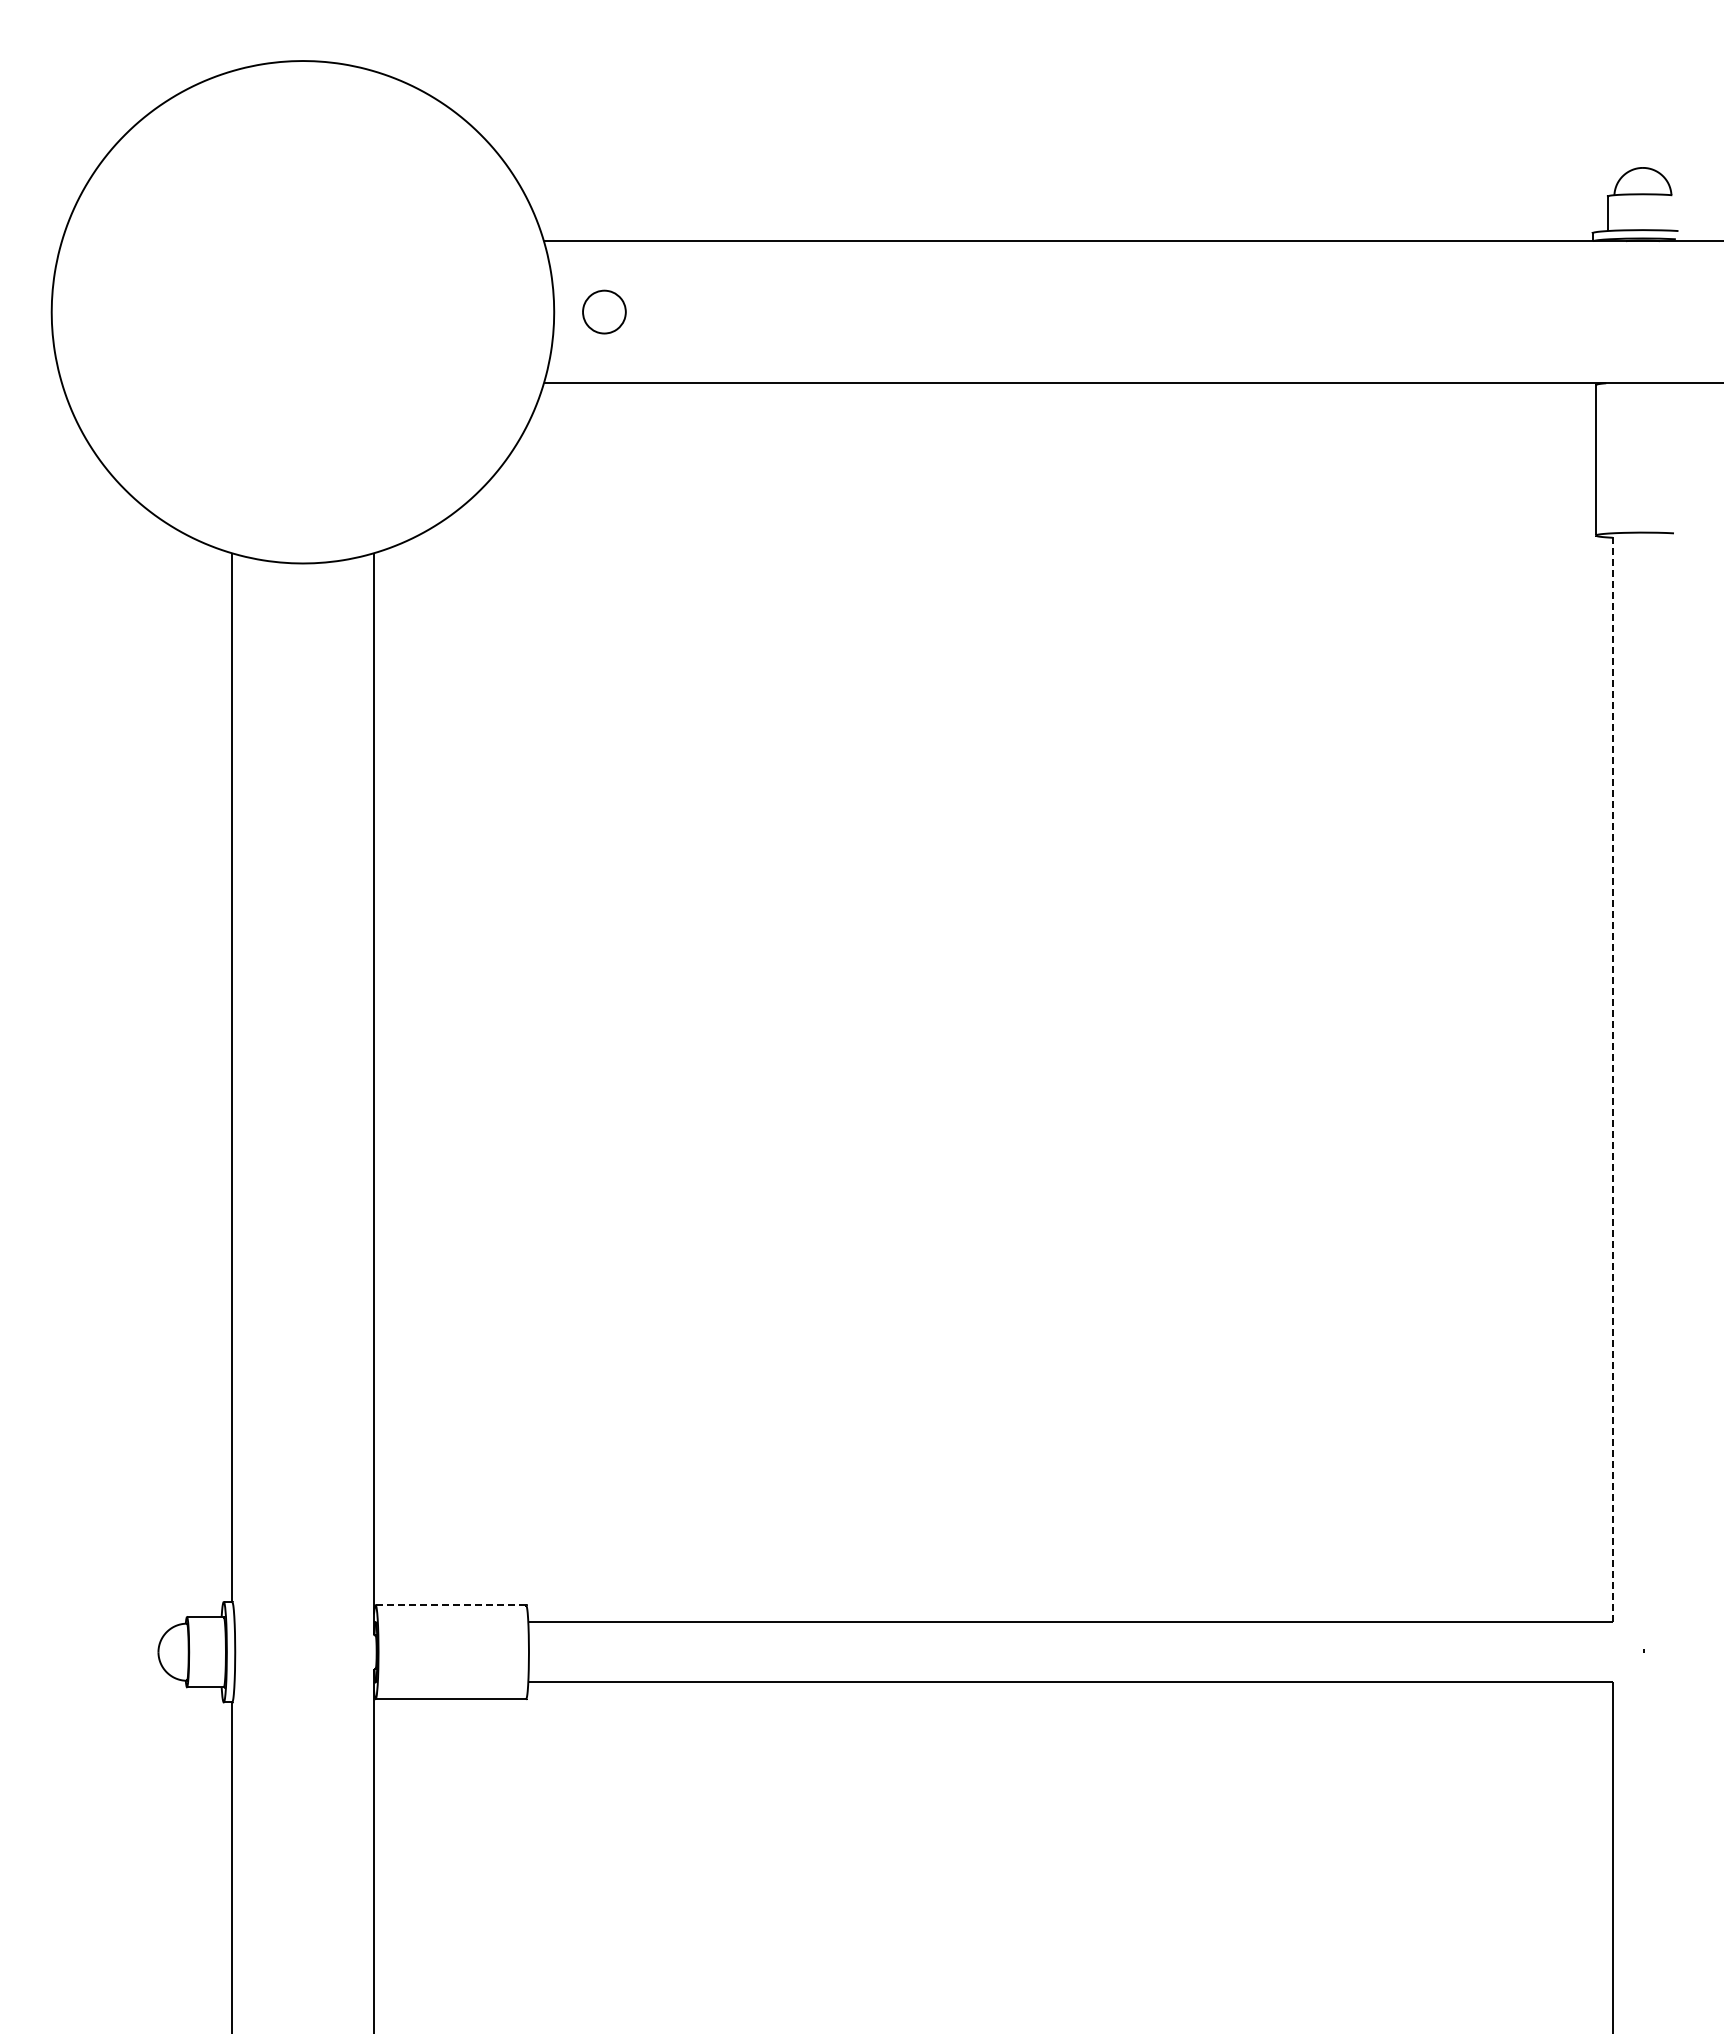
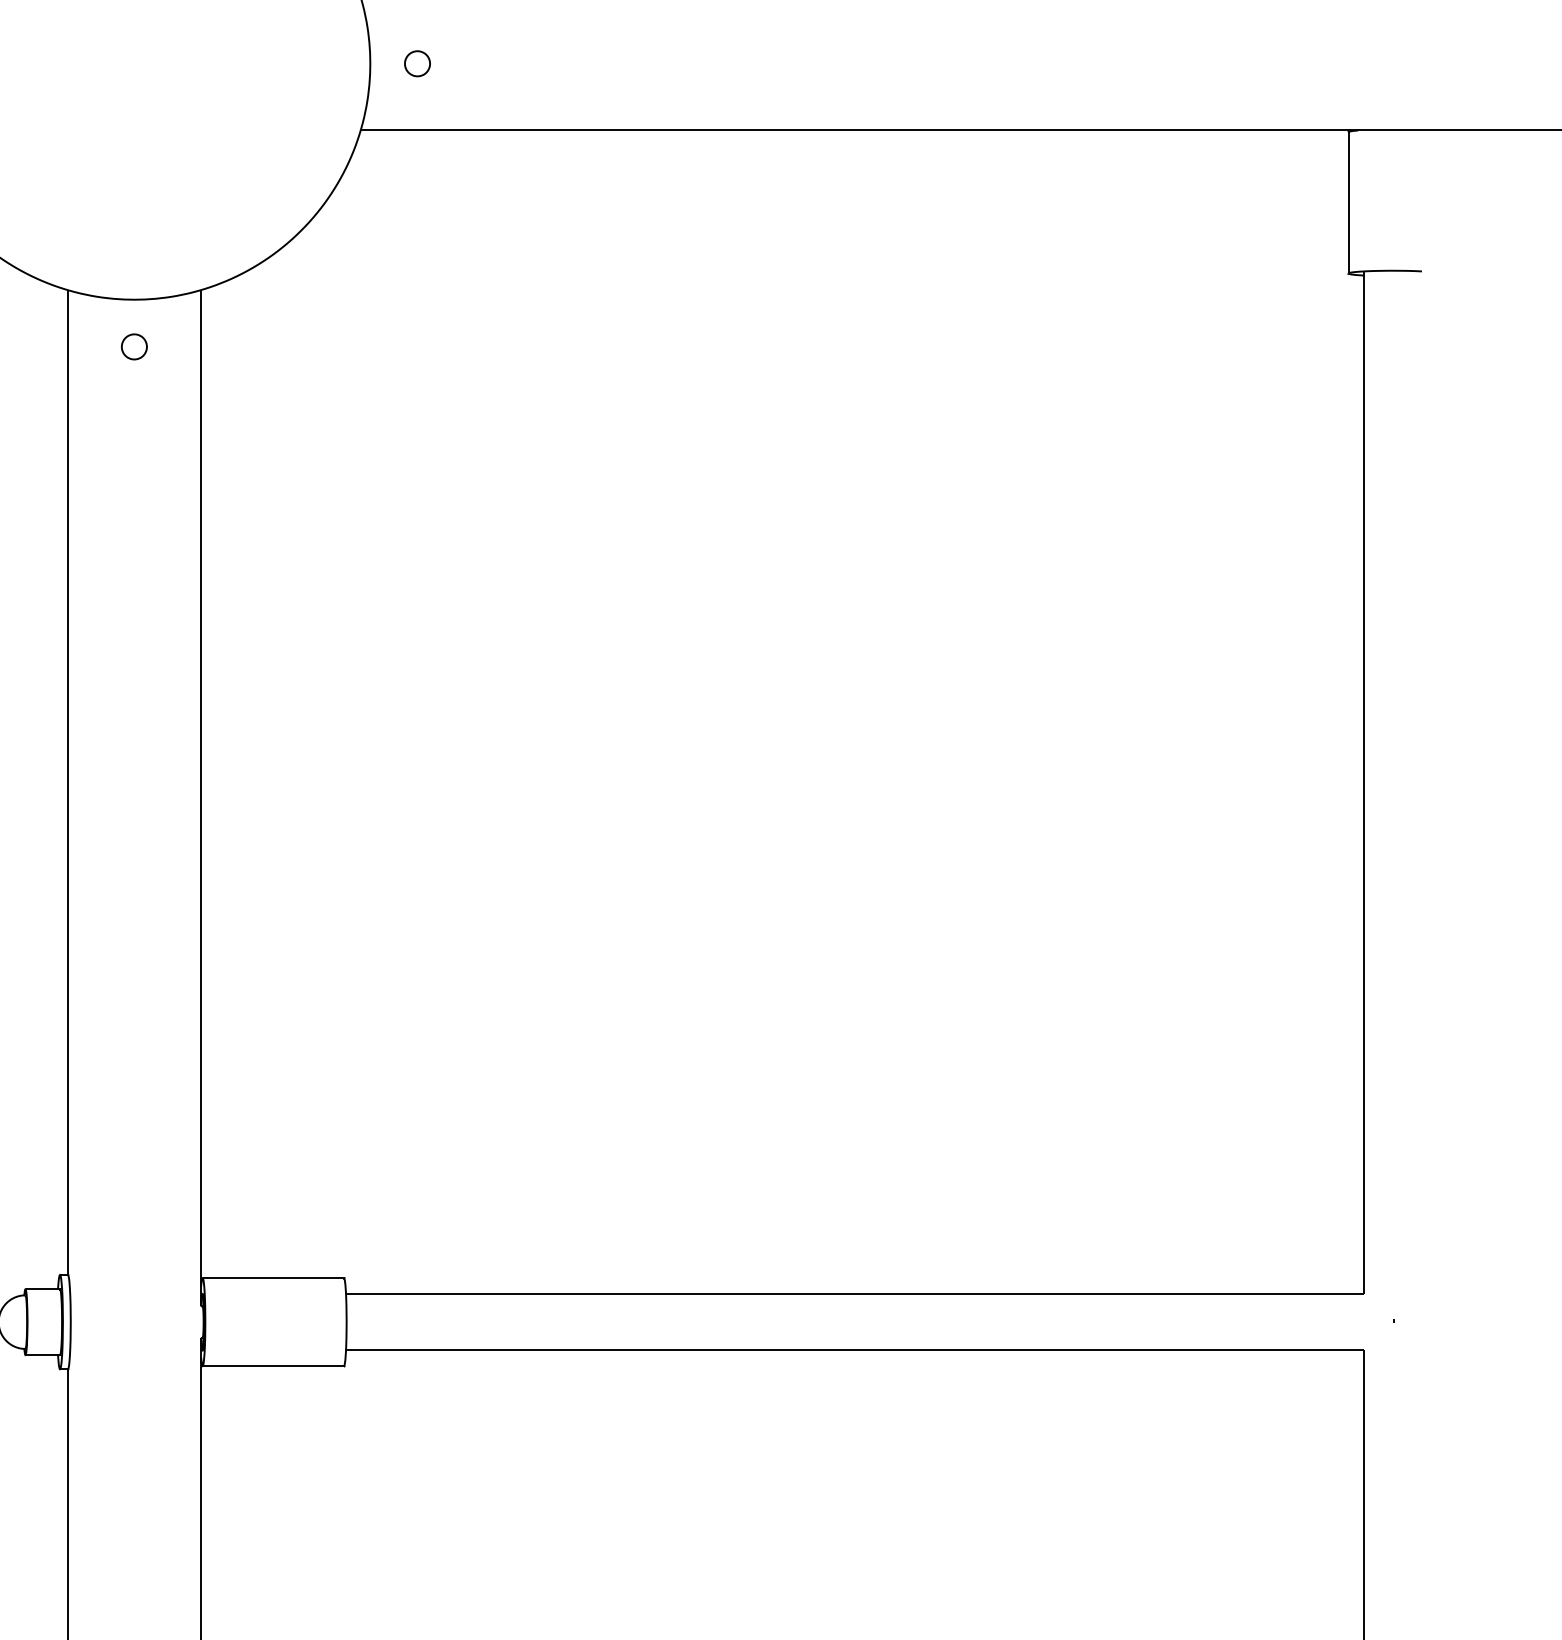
part: (604, 312) -> (417, 64), size x0.62
part: (302, 613) -> (133, 346), added
line: (1612, 1077) -> (1364, 782), dashed -> solid
line: (451, 1605) -> (273, 1278), dashed -> solid

